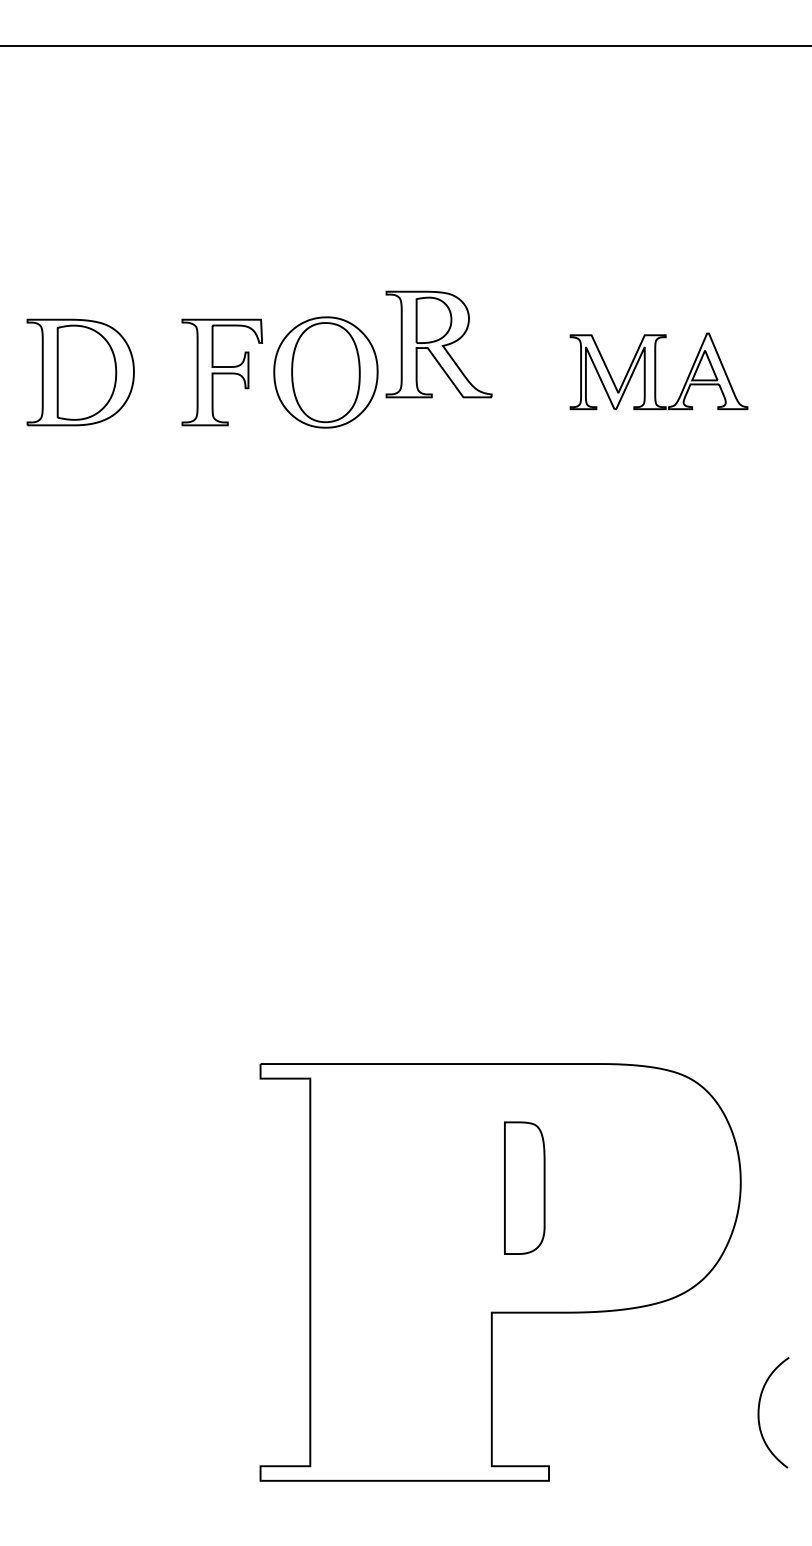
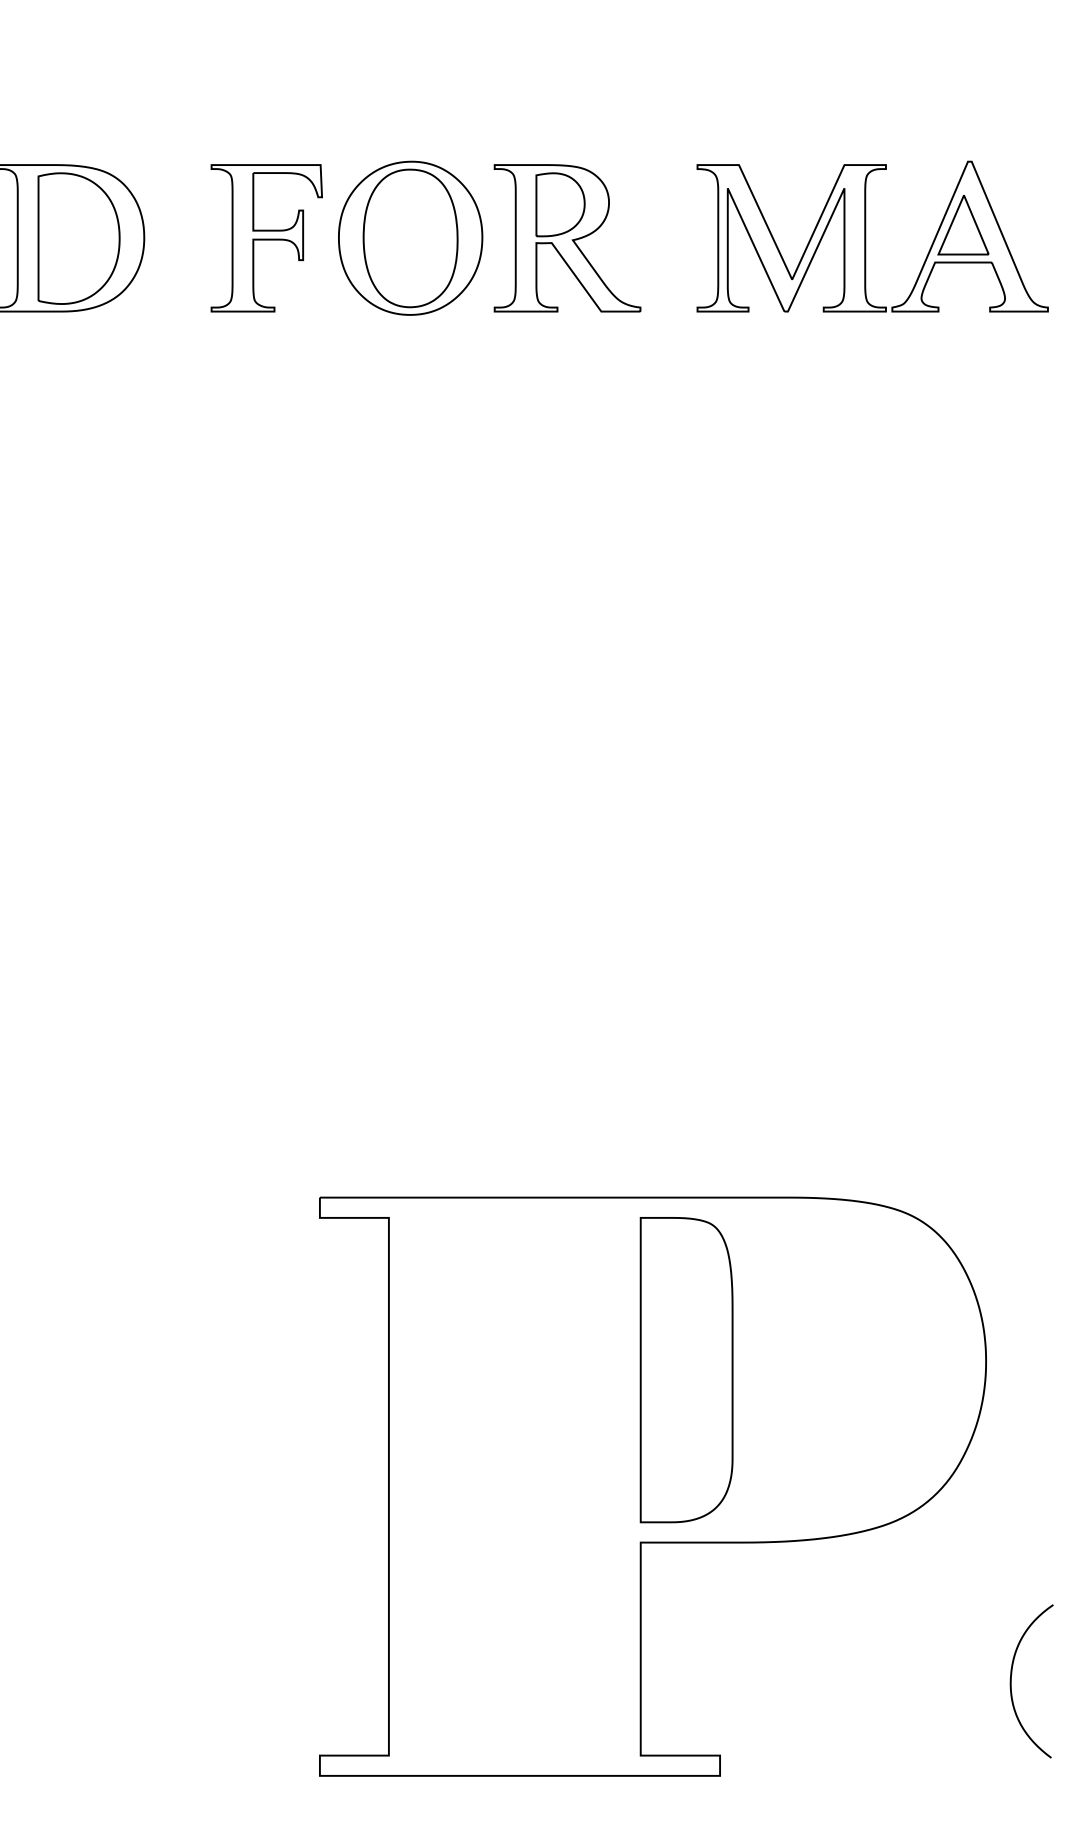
part: (438, 344) -> (566, 238), moved
part: (658, 371) -> (871, 236), size x1.43
part: (524, 1187) -> (686, 1368), size x1.67

